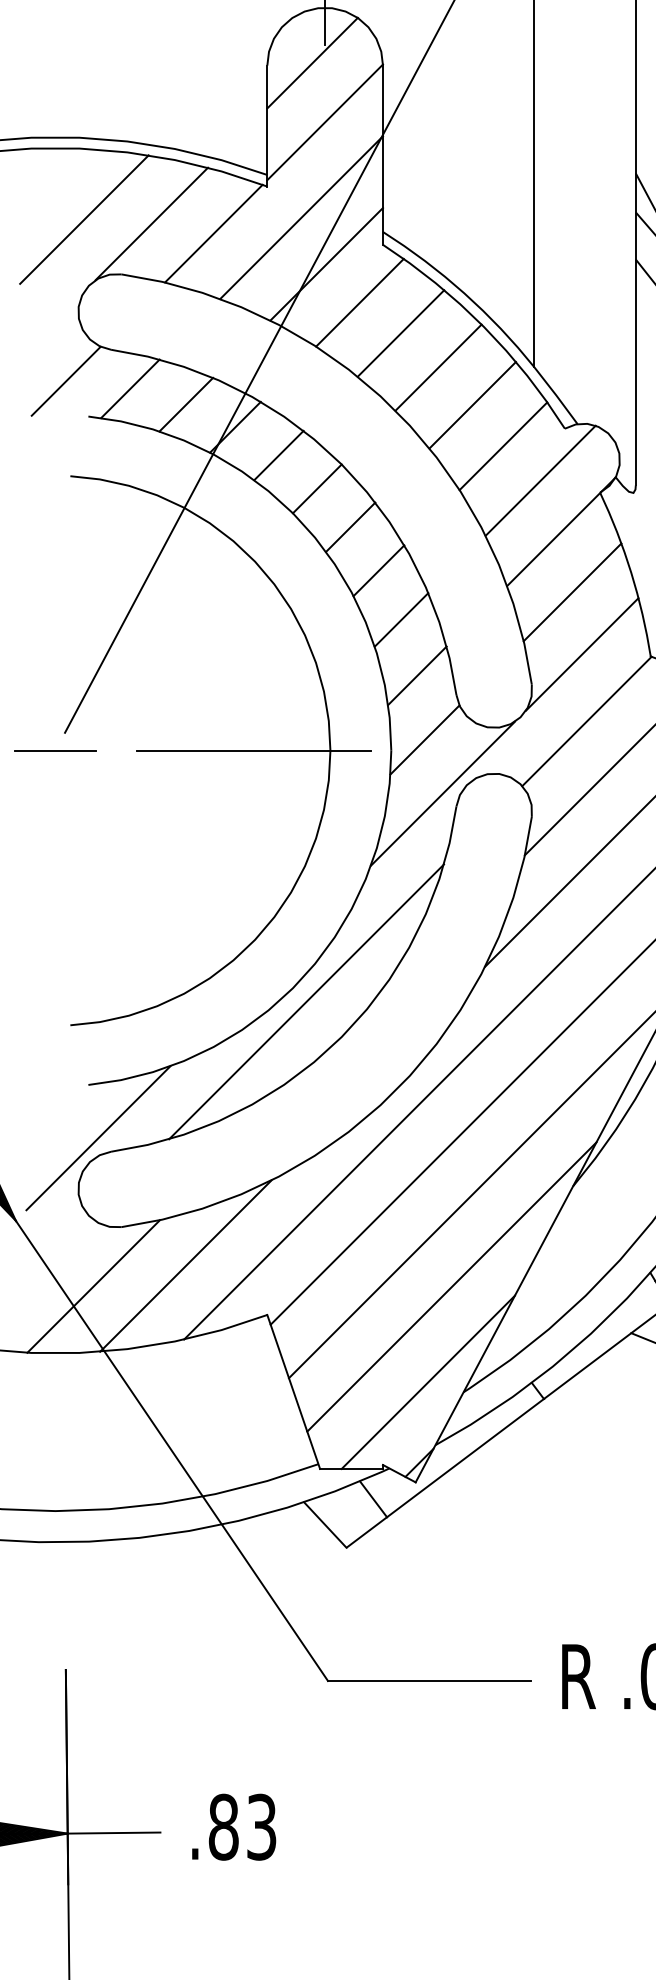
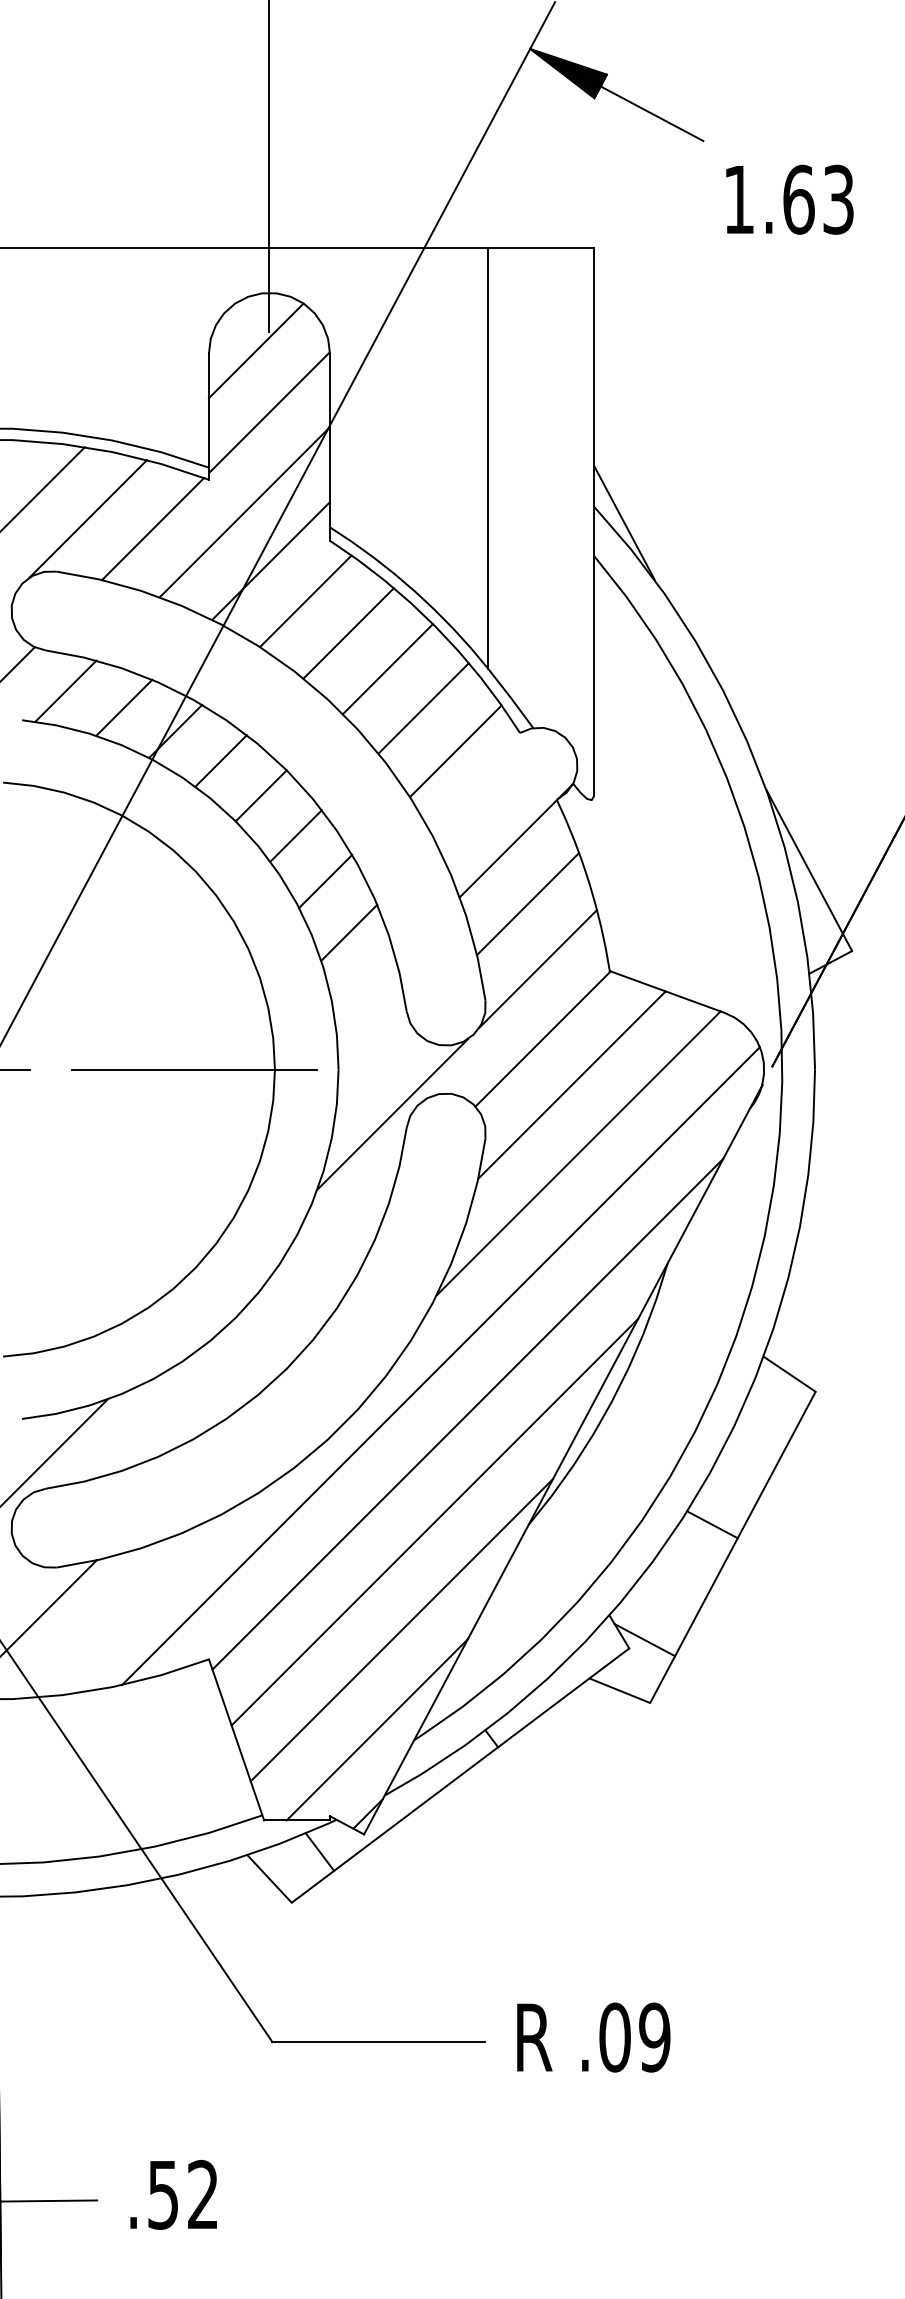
line: (540, 479) -> (494, 786), removed
line: (417, 675) -> (365, 990), removed
line: (424, 740) -> (373, 1058), removed
line: (306, 1001) -> (249, 1331), removed
line: (185, 1265) -> (123, 1607), removed
text: (241, 1826) -> (182, 2194), .83 -> .52

